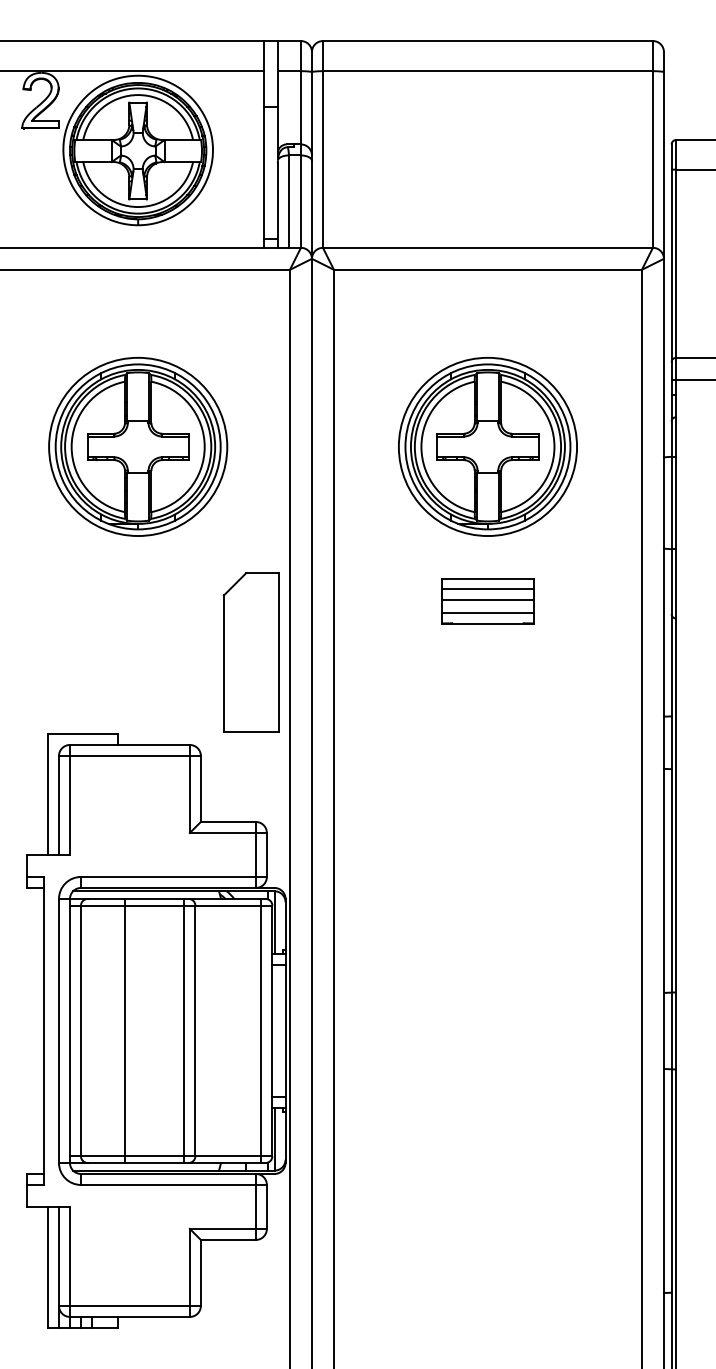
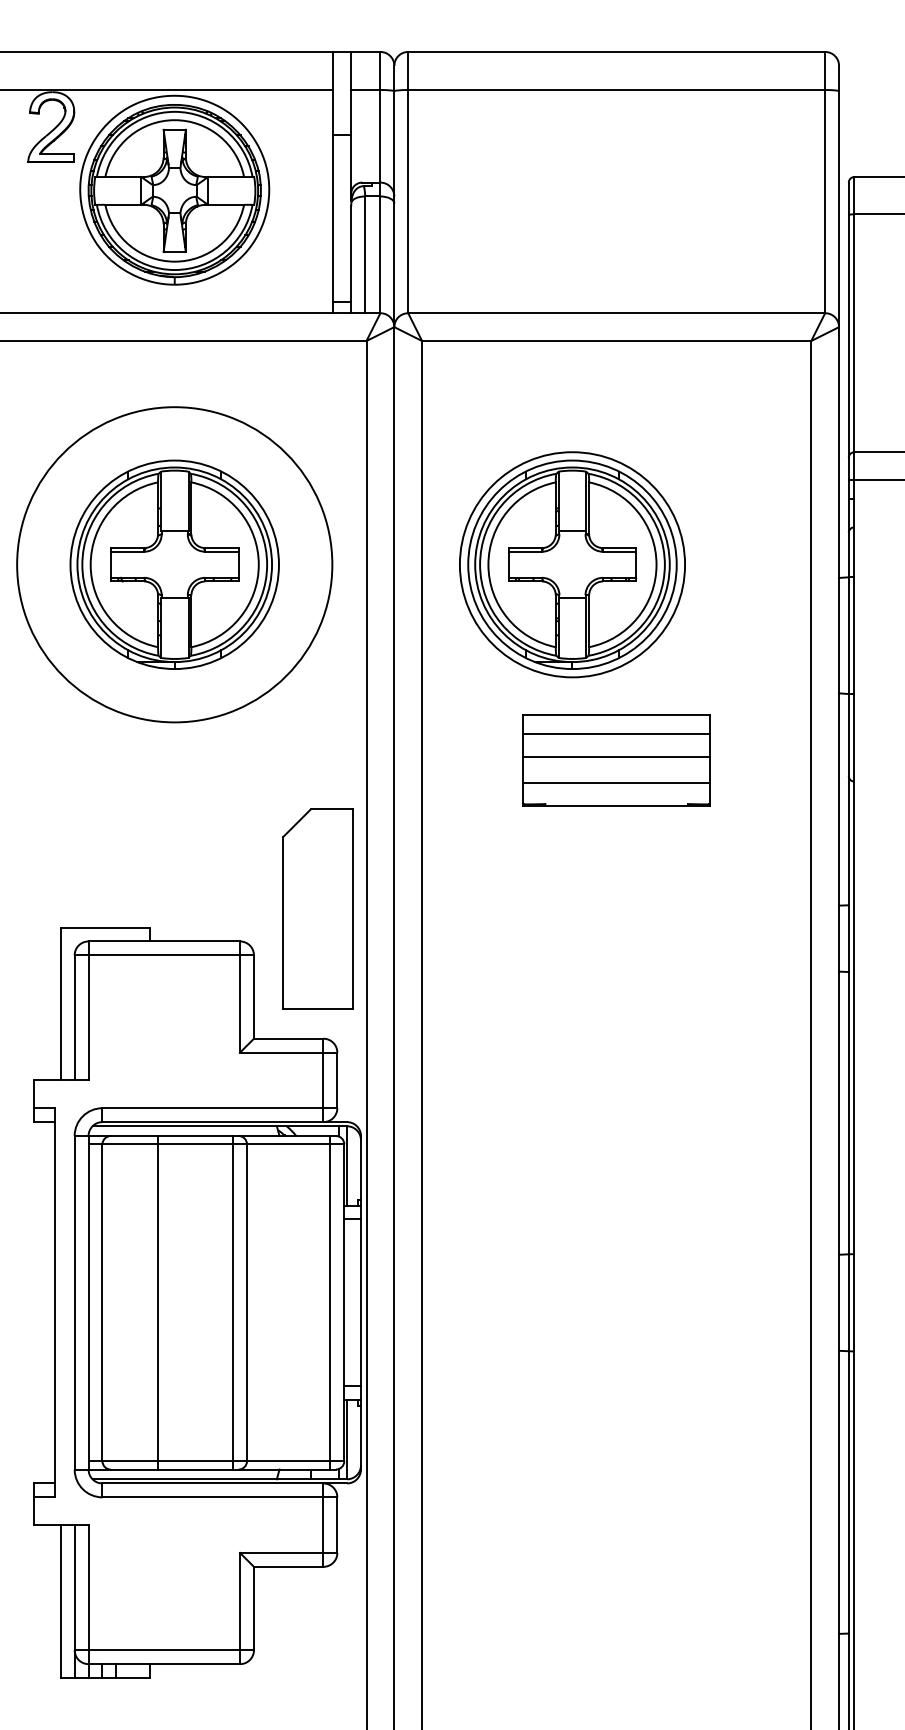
circle: (138, 446) -> (175, 564), size x1.4
part: (487, 446) -> (571, 564), moved
part: (487, 601) -> (616, 760), size x1.6
part: (250, 652) -> (316, 909), moved

